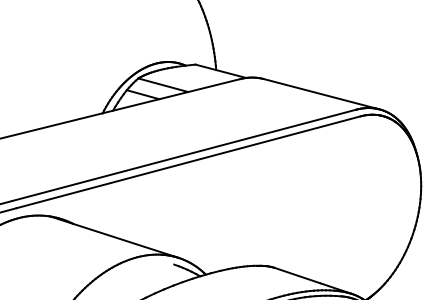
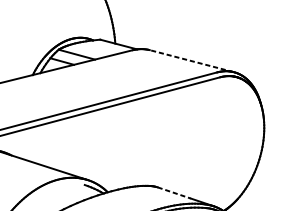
line: (320, 93) -> (191, 60), solid -> dashed
line: (297, 275) -> (174, 192), solid -> dashed

